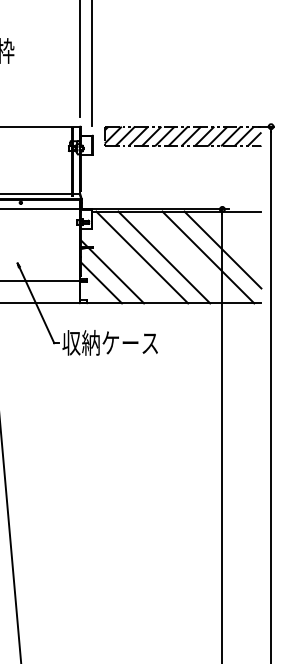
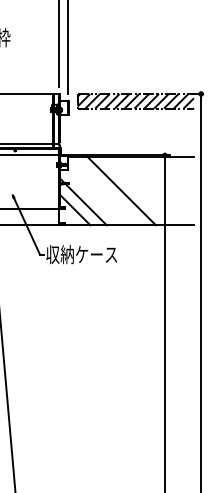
line: (222, 249) -> (165, 185), removed
line: (142, 257) -> (105, 191), removed
line: (208, 257) -> (154, 191), removed

